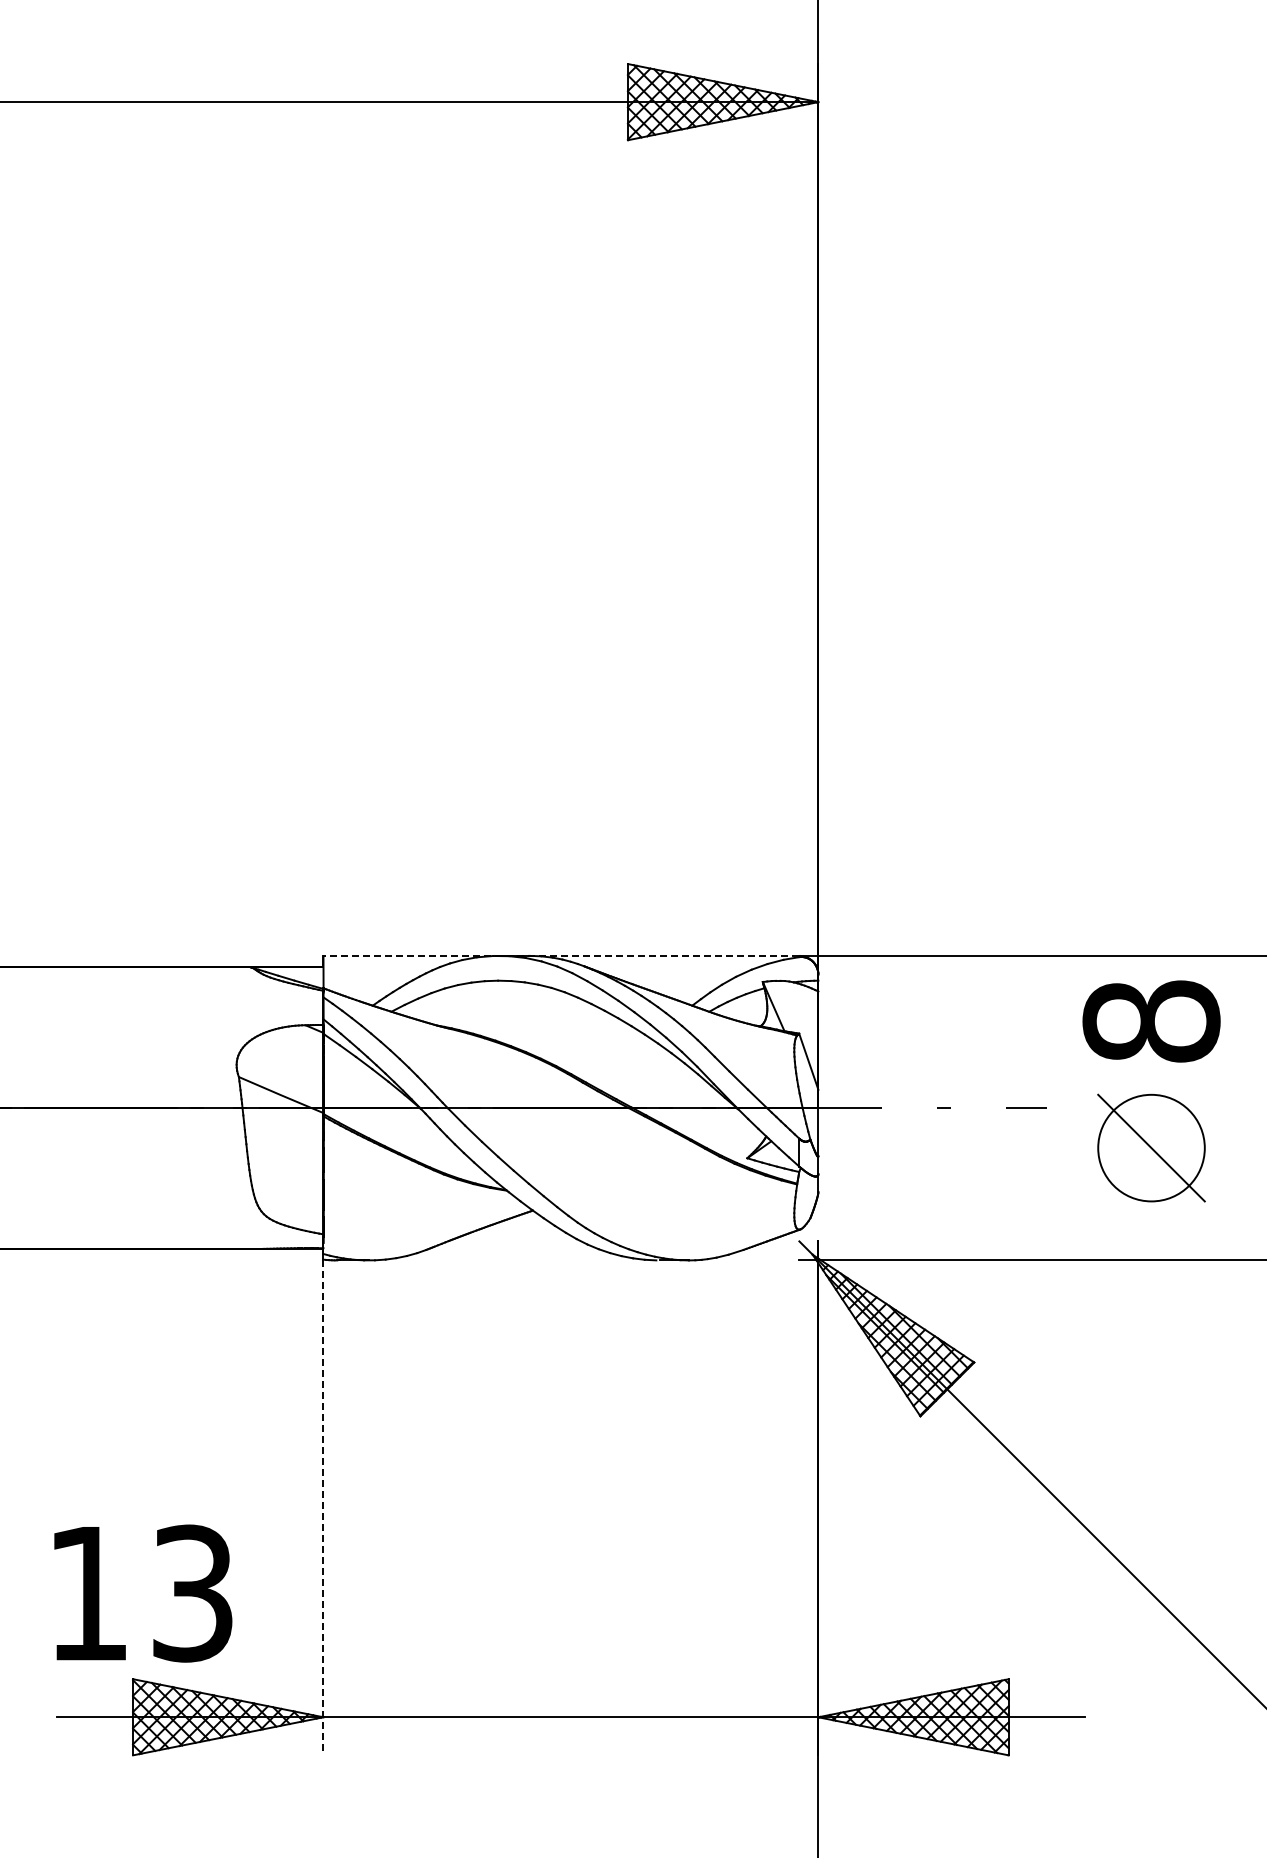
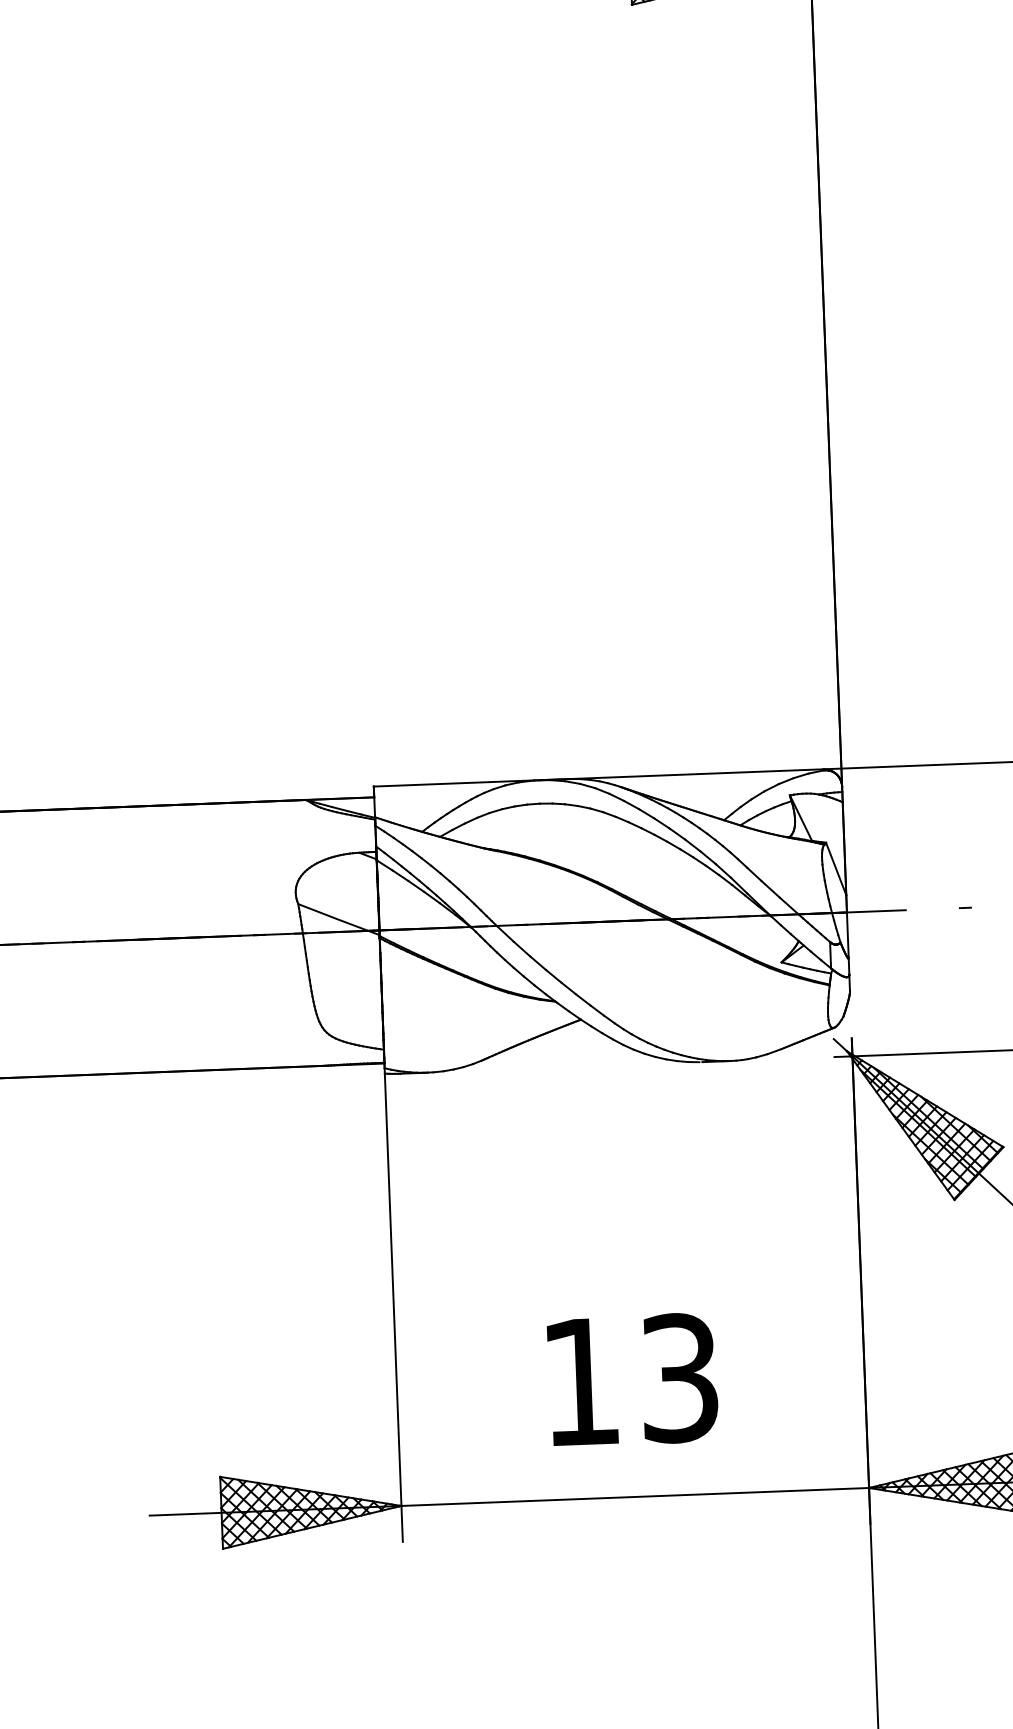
line: (561, 955) -> (598, 777), dashed -> solid
line: (323, 1508) -> (393, 1308), dashed -> solid
text: (143, 1593) -> (633, 1379), moved

